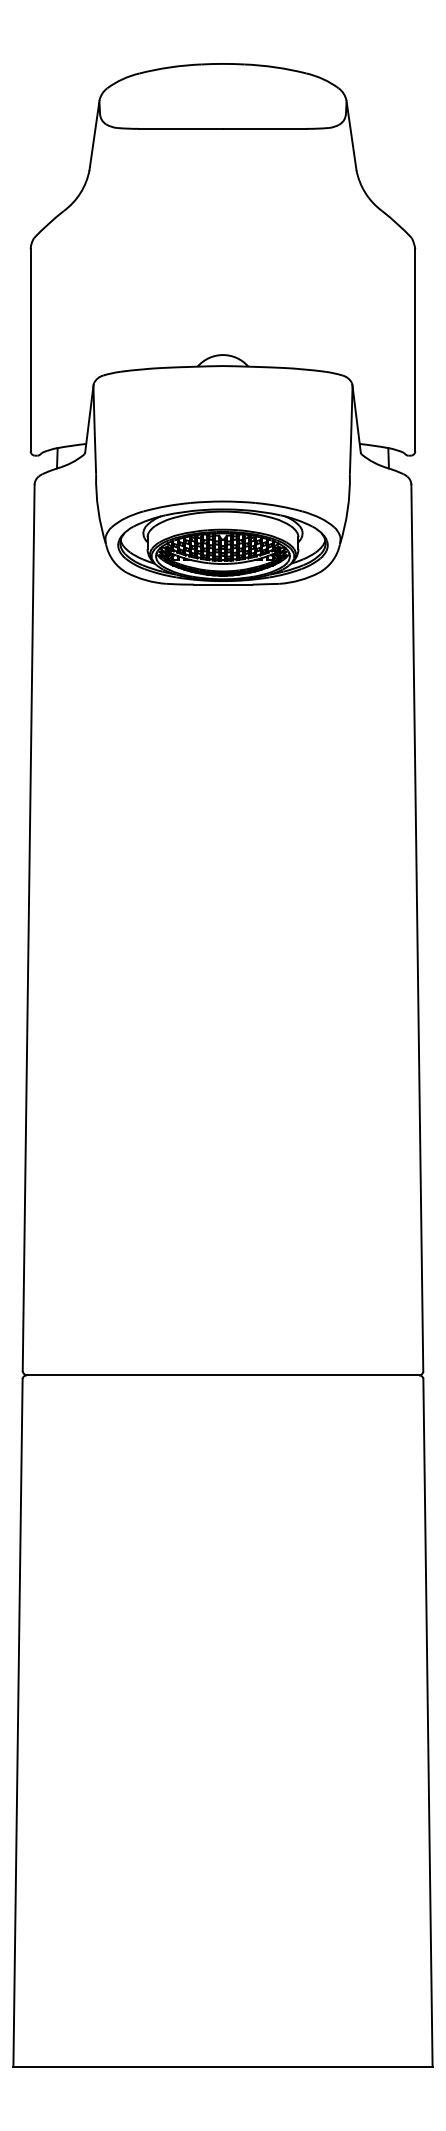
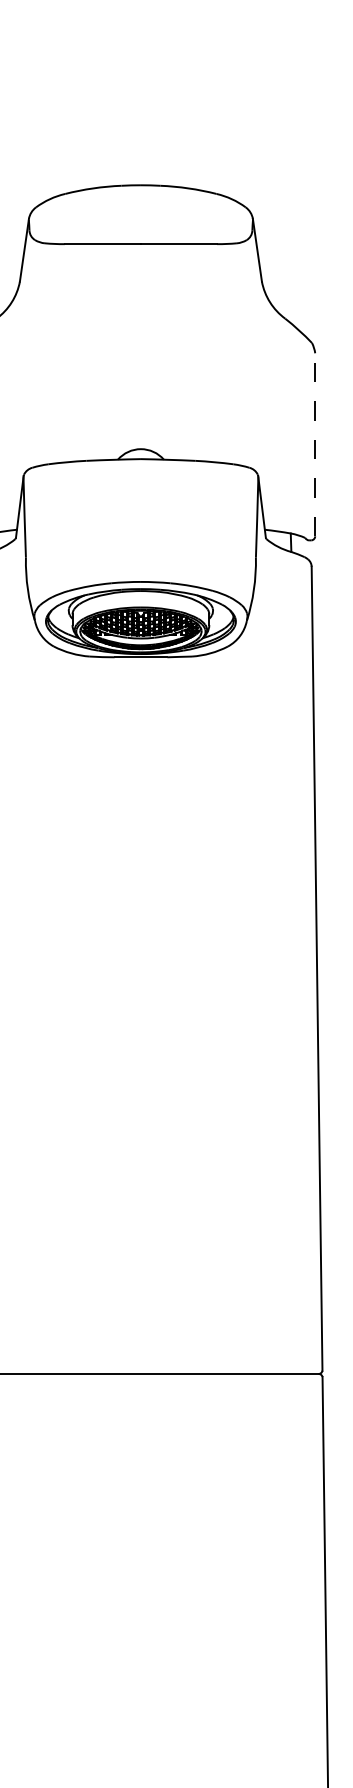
line: (415, 350) -> (315, 445), solid -> dashed

